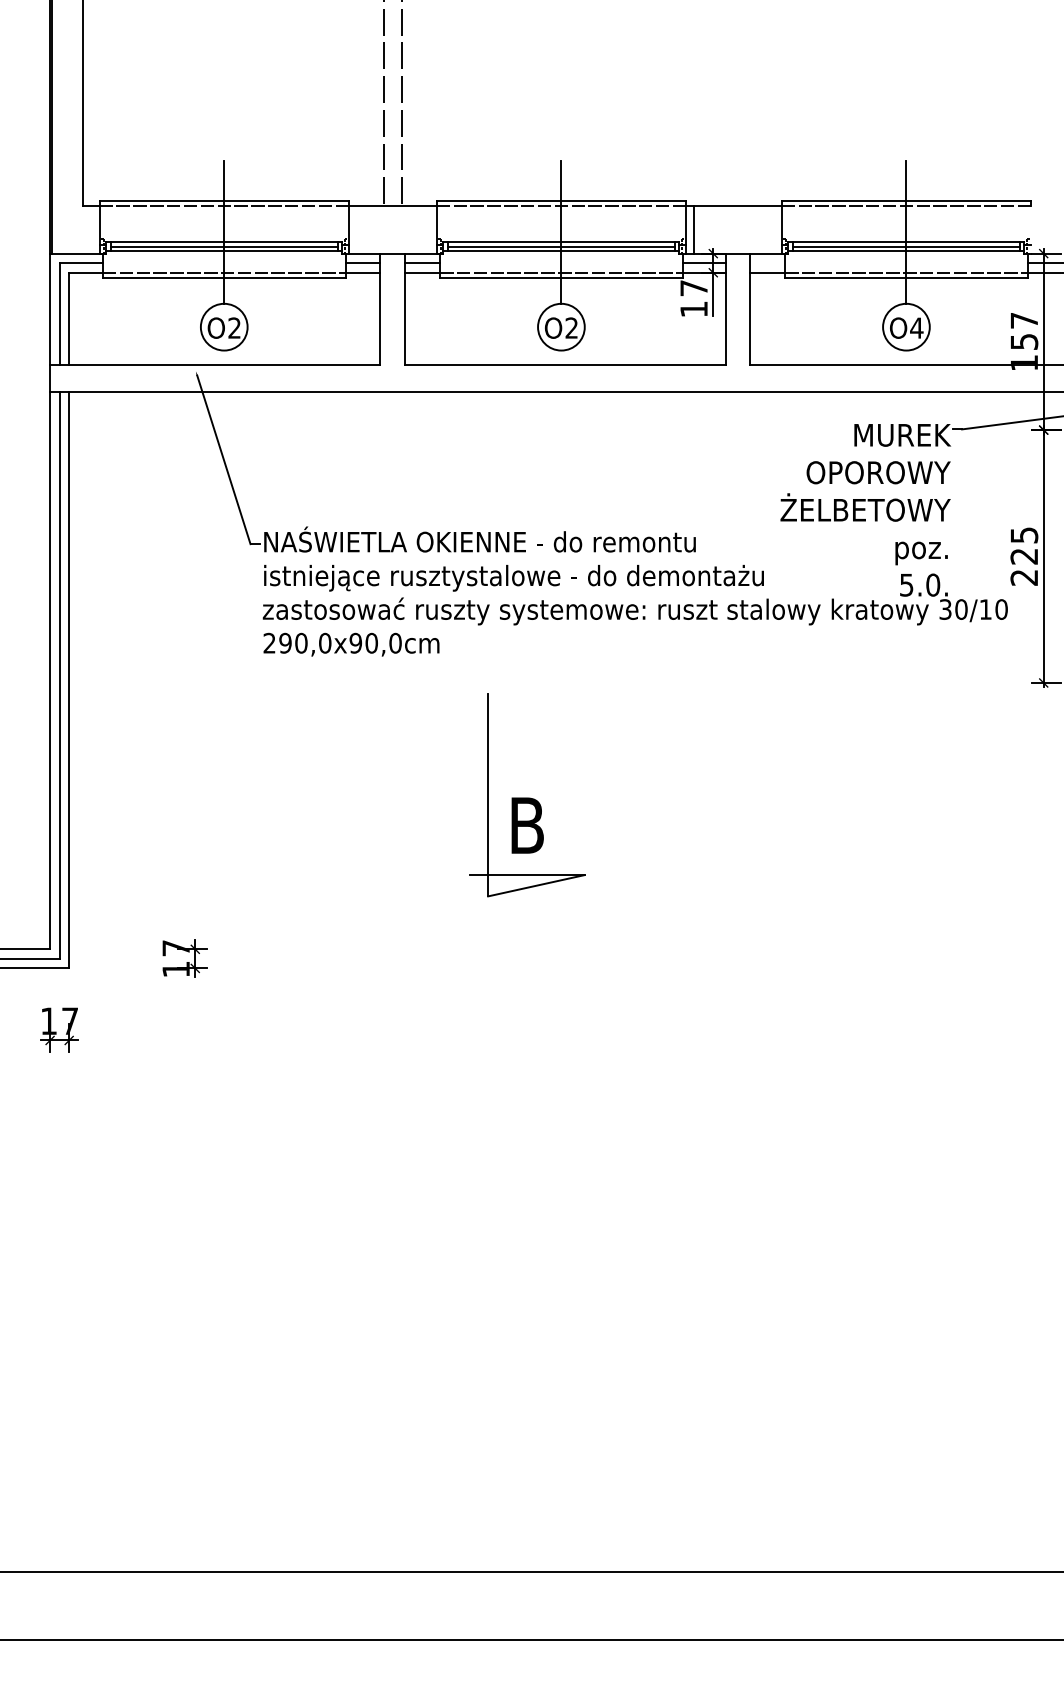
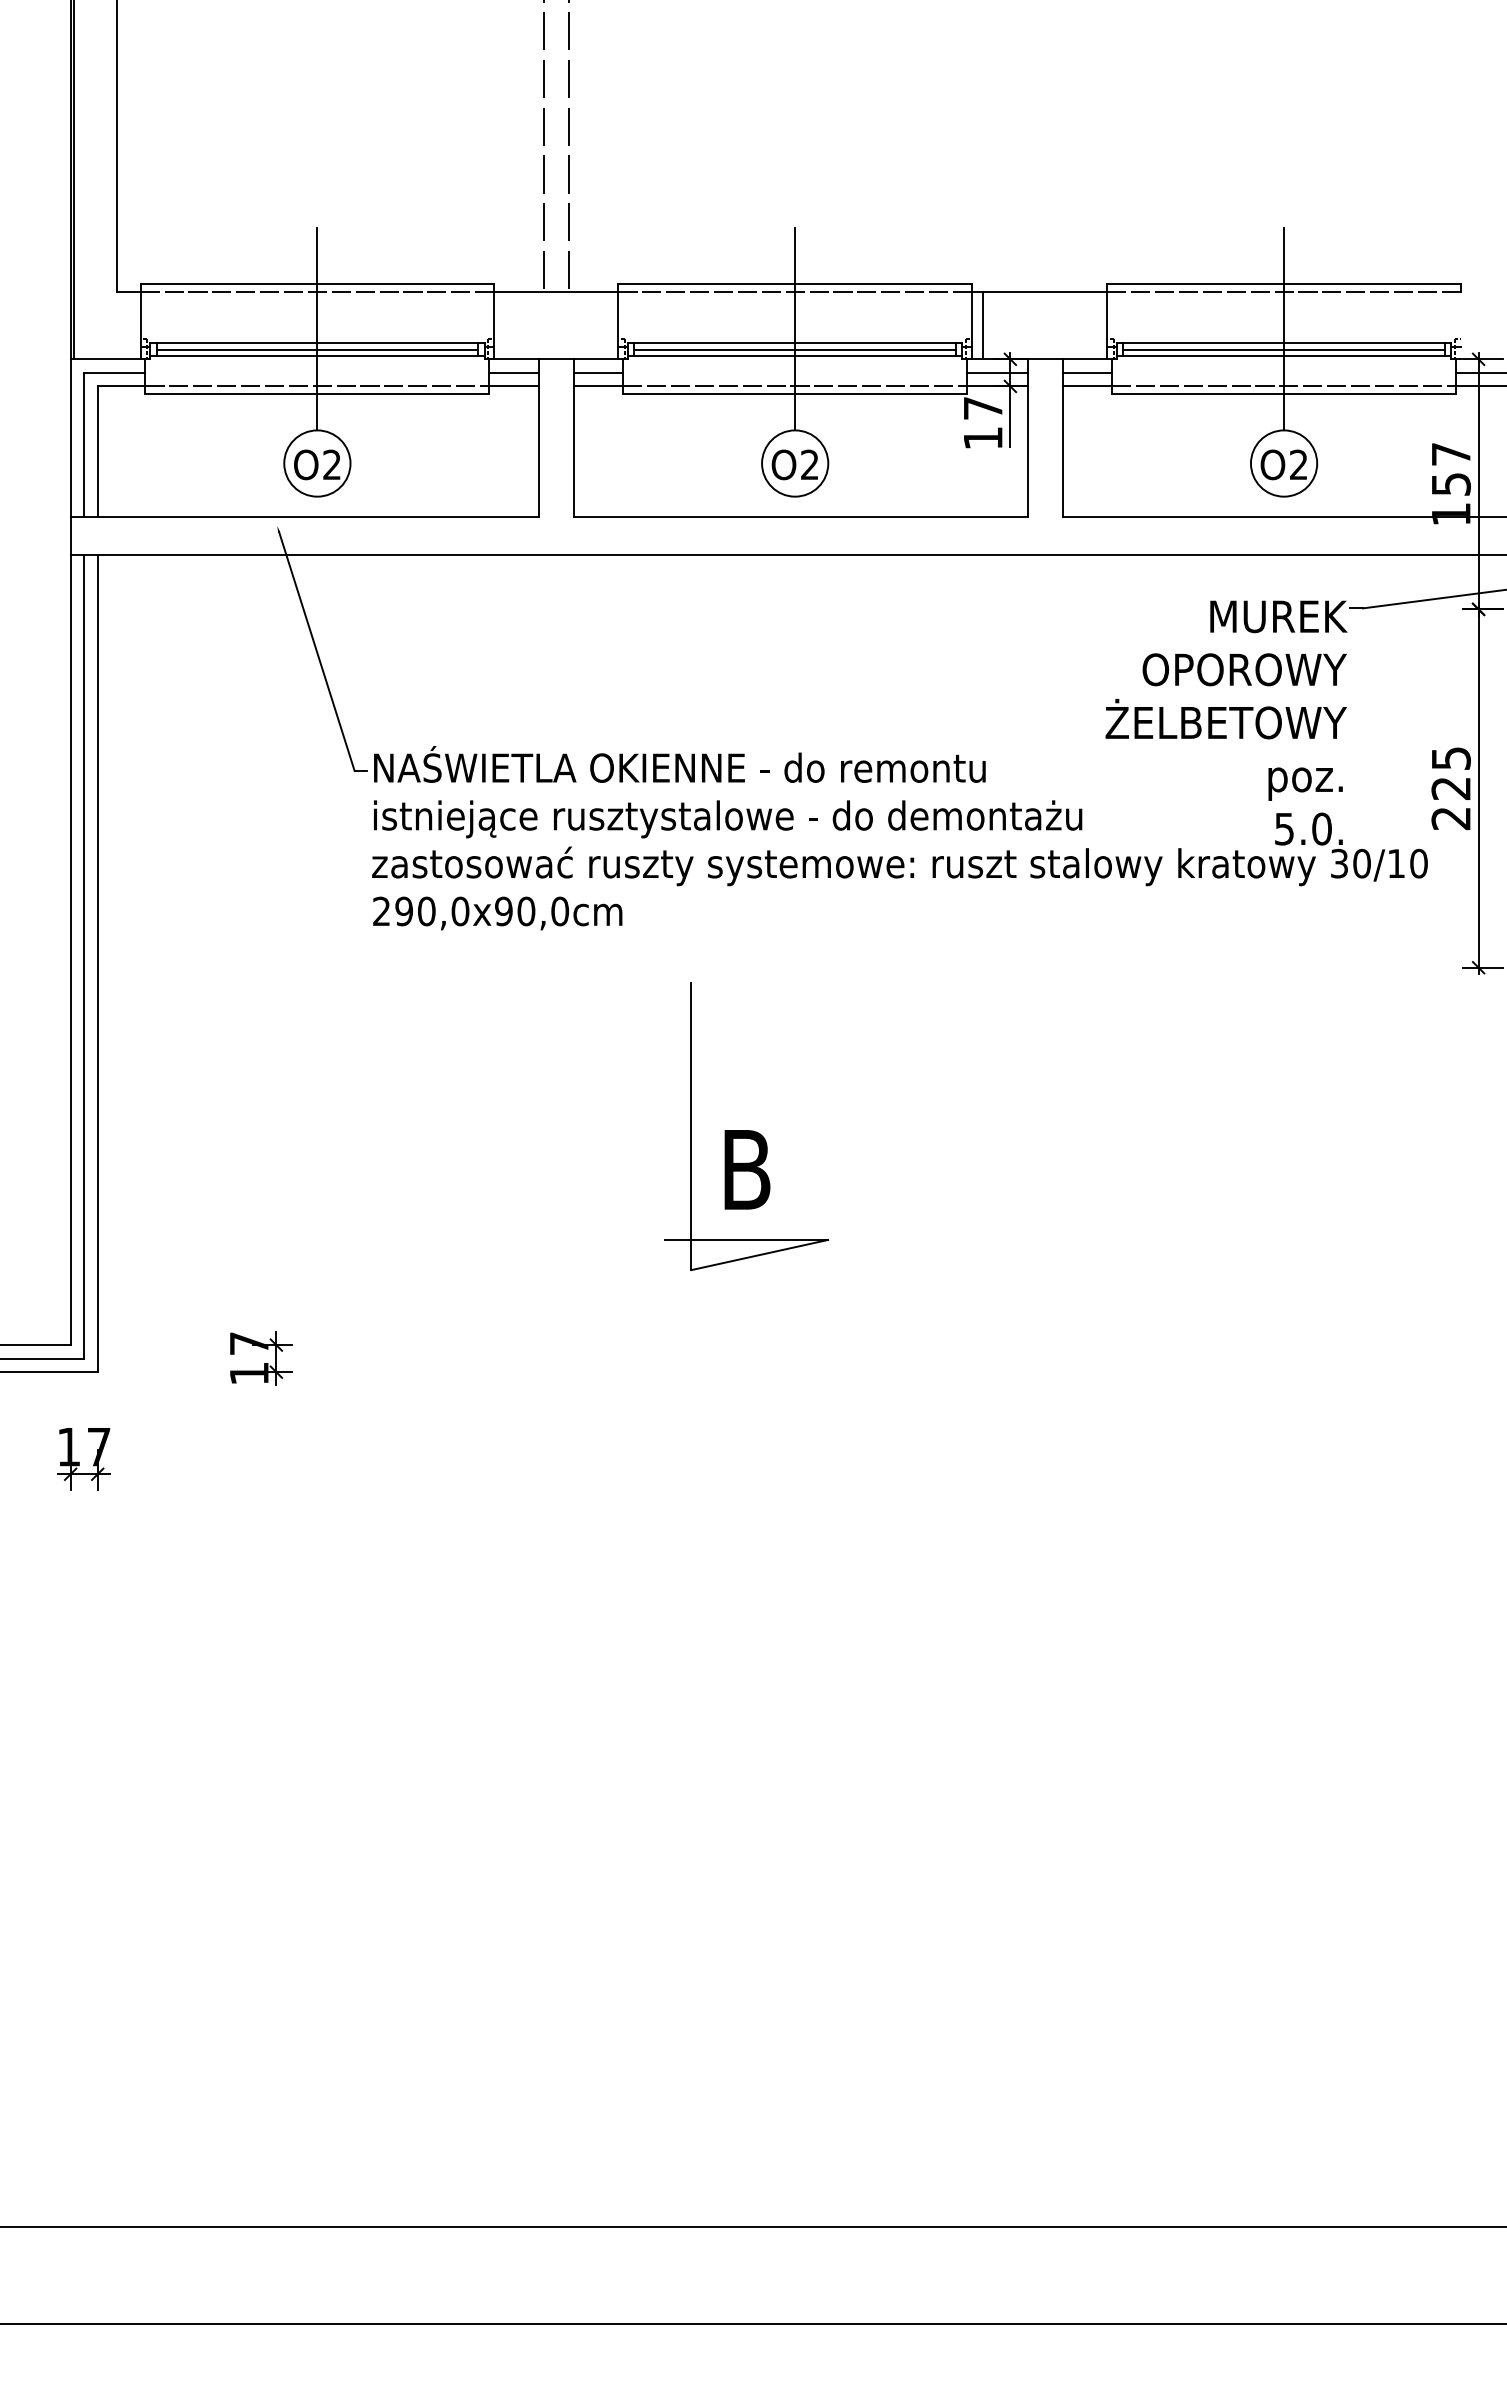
line: (767, 262) -> (1087, 372), added
text: (916, 327) -> (1298, 464), O4 -> O2

